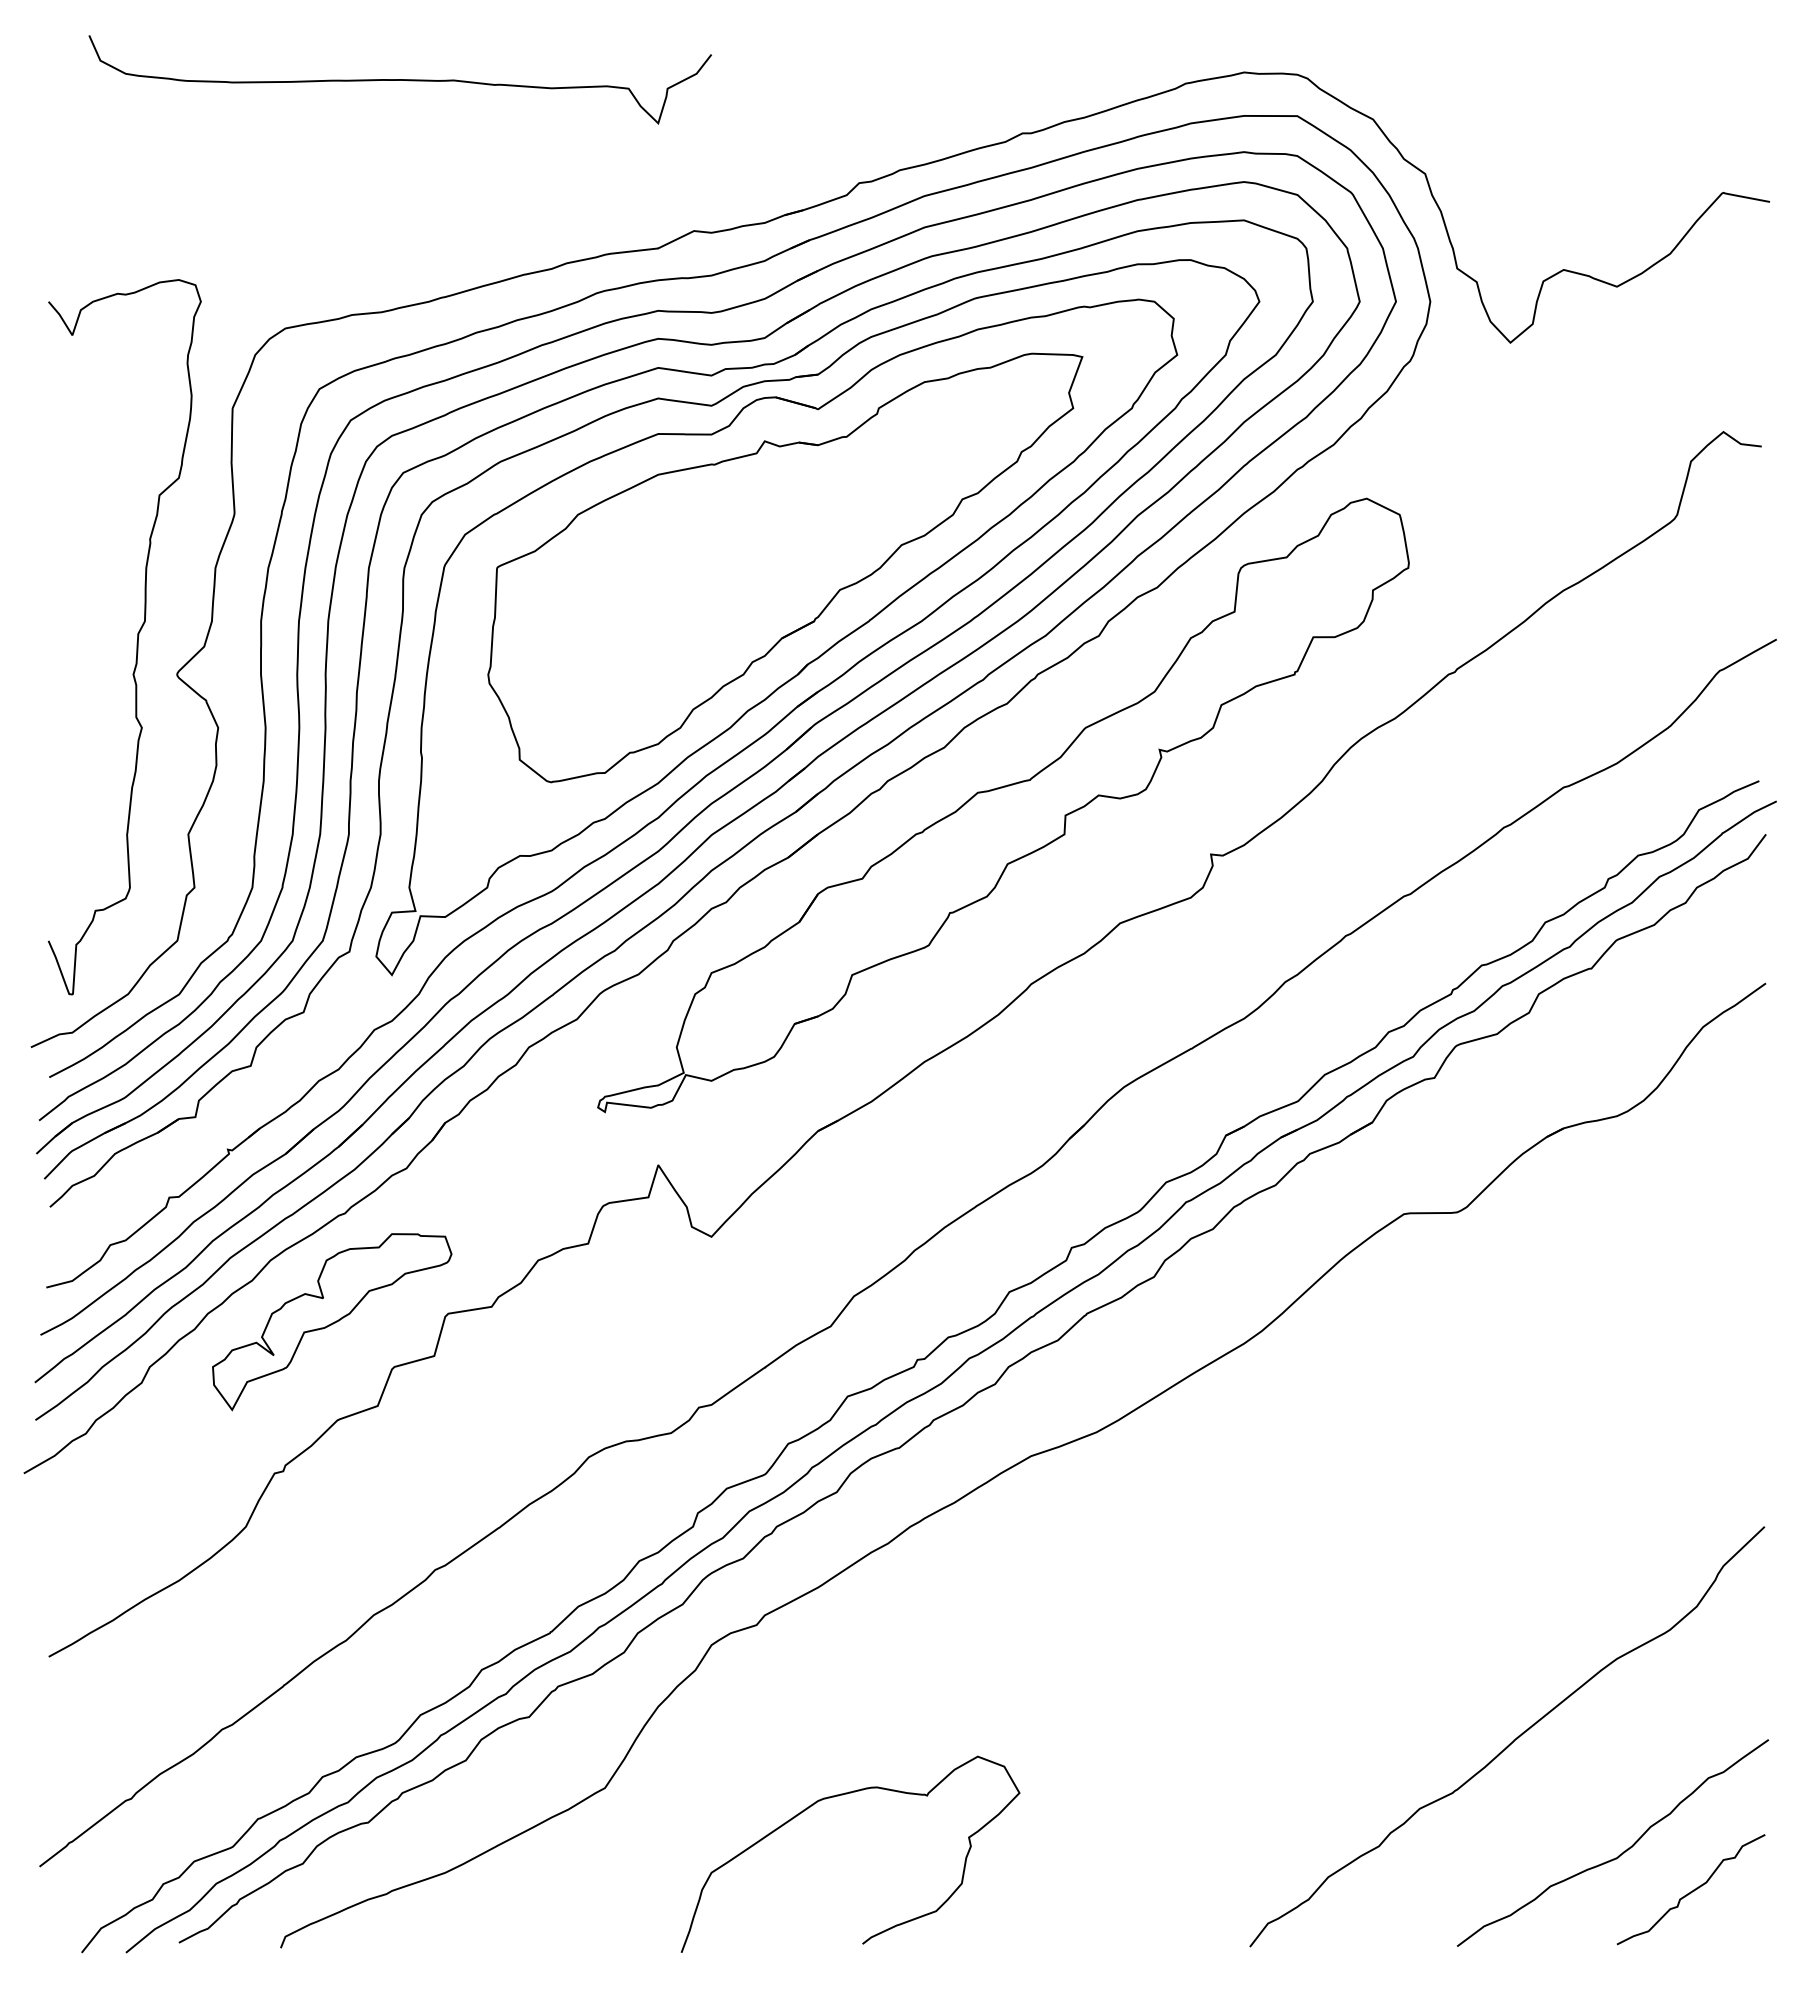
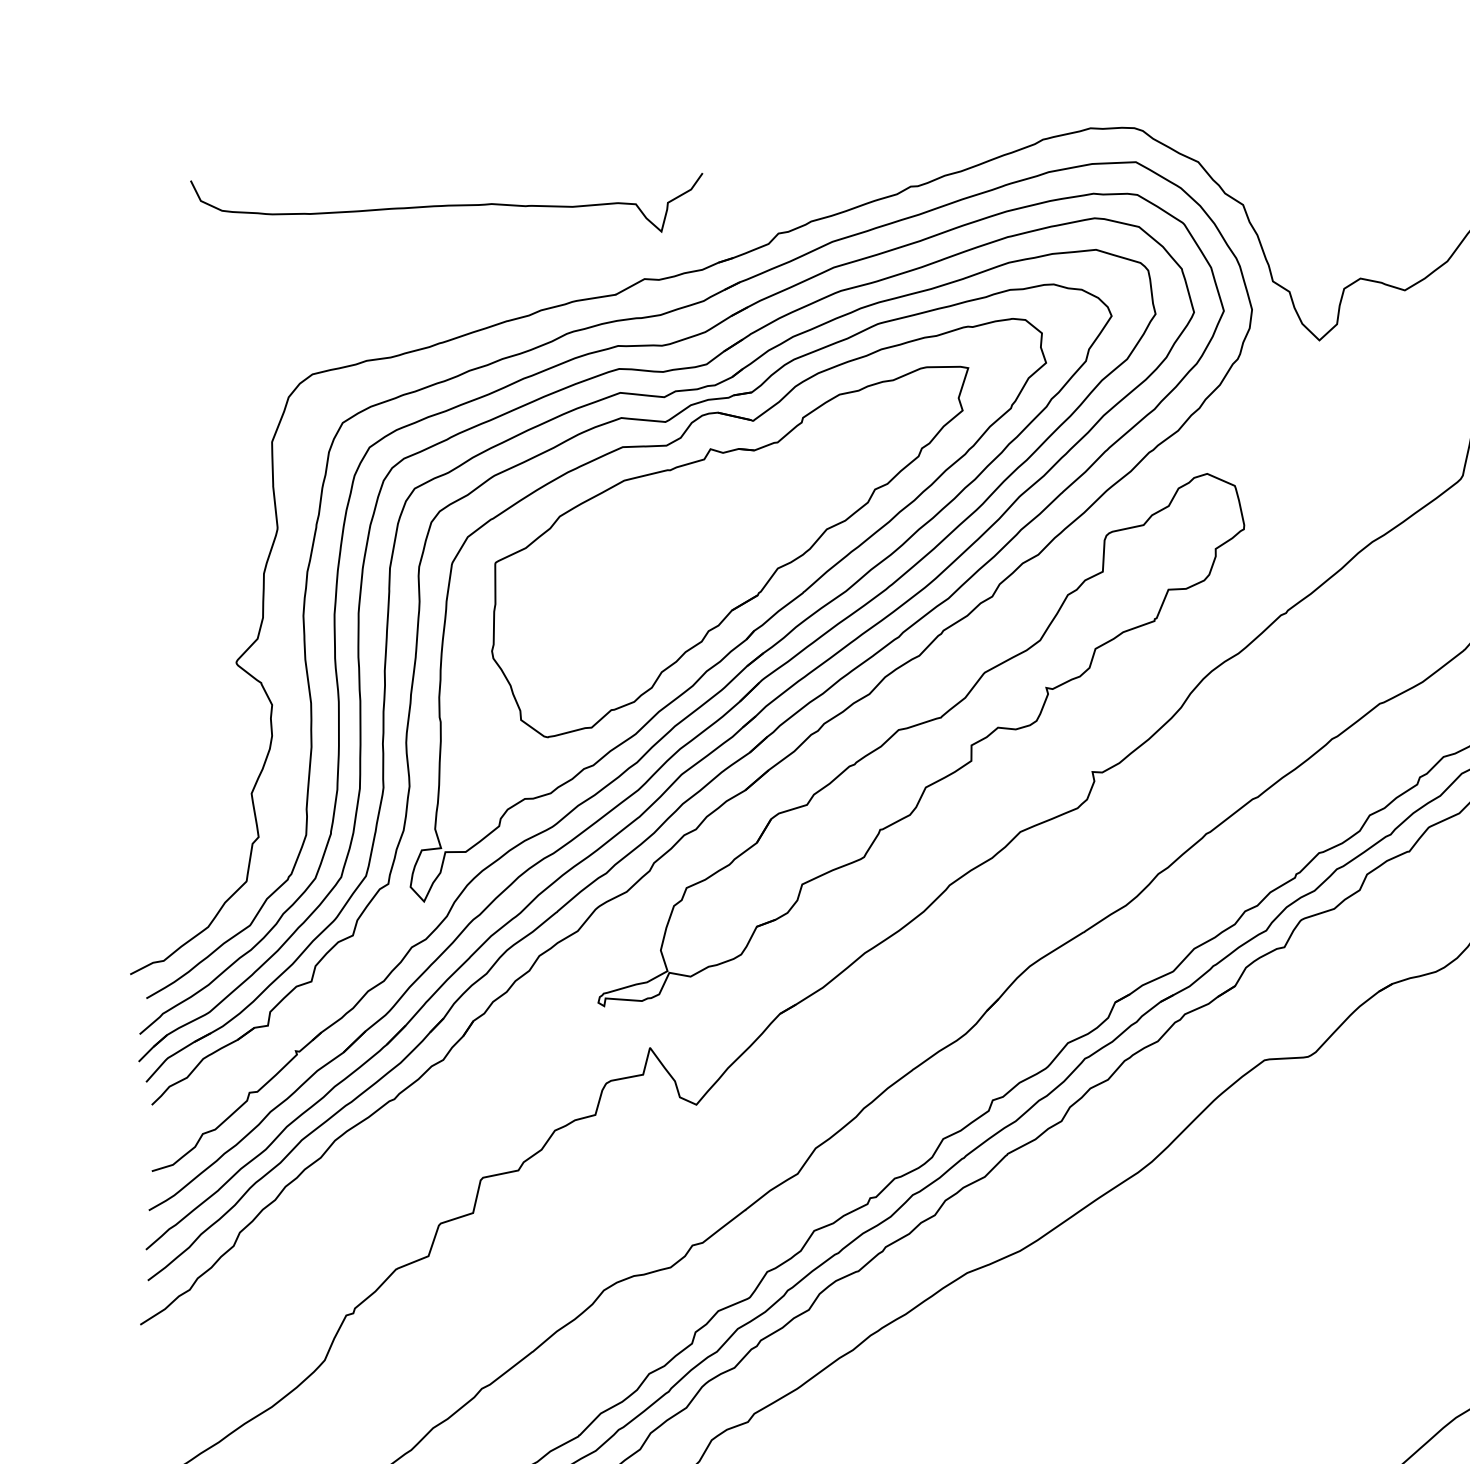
curve: (399, 79) -> (447, 205), moved
curve: (137, 637) -> (202, 633), removed
part: (332, 1322) -> (388, 1189), removed

